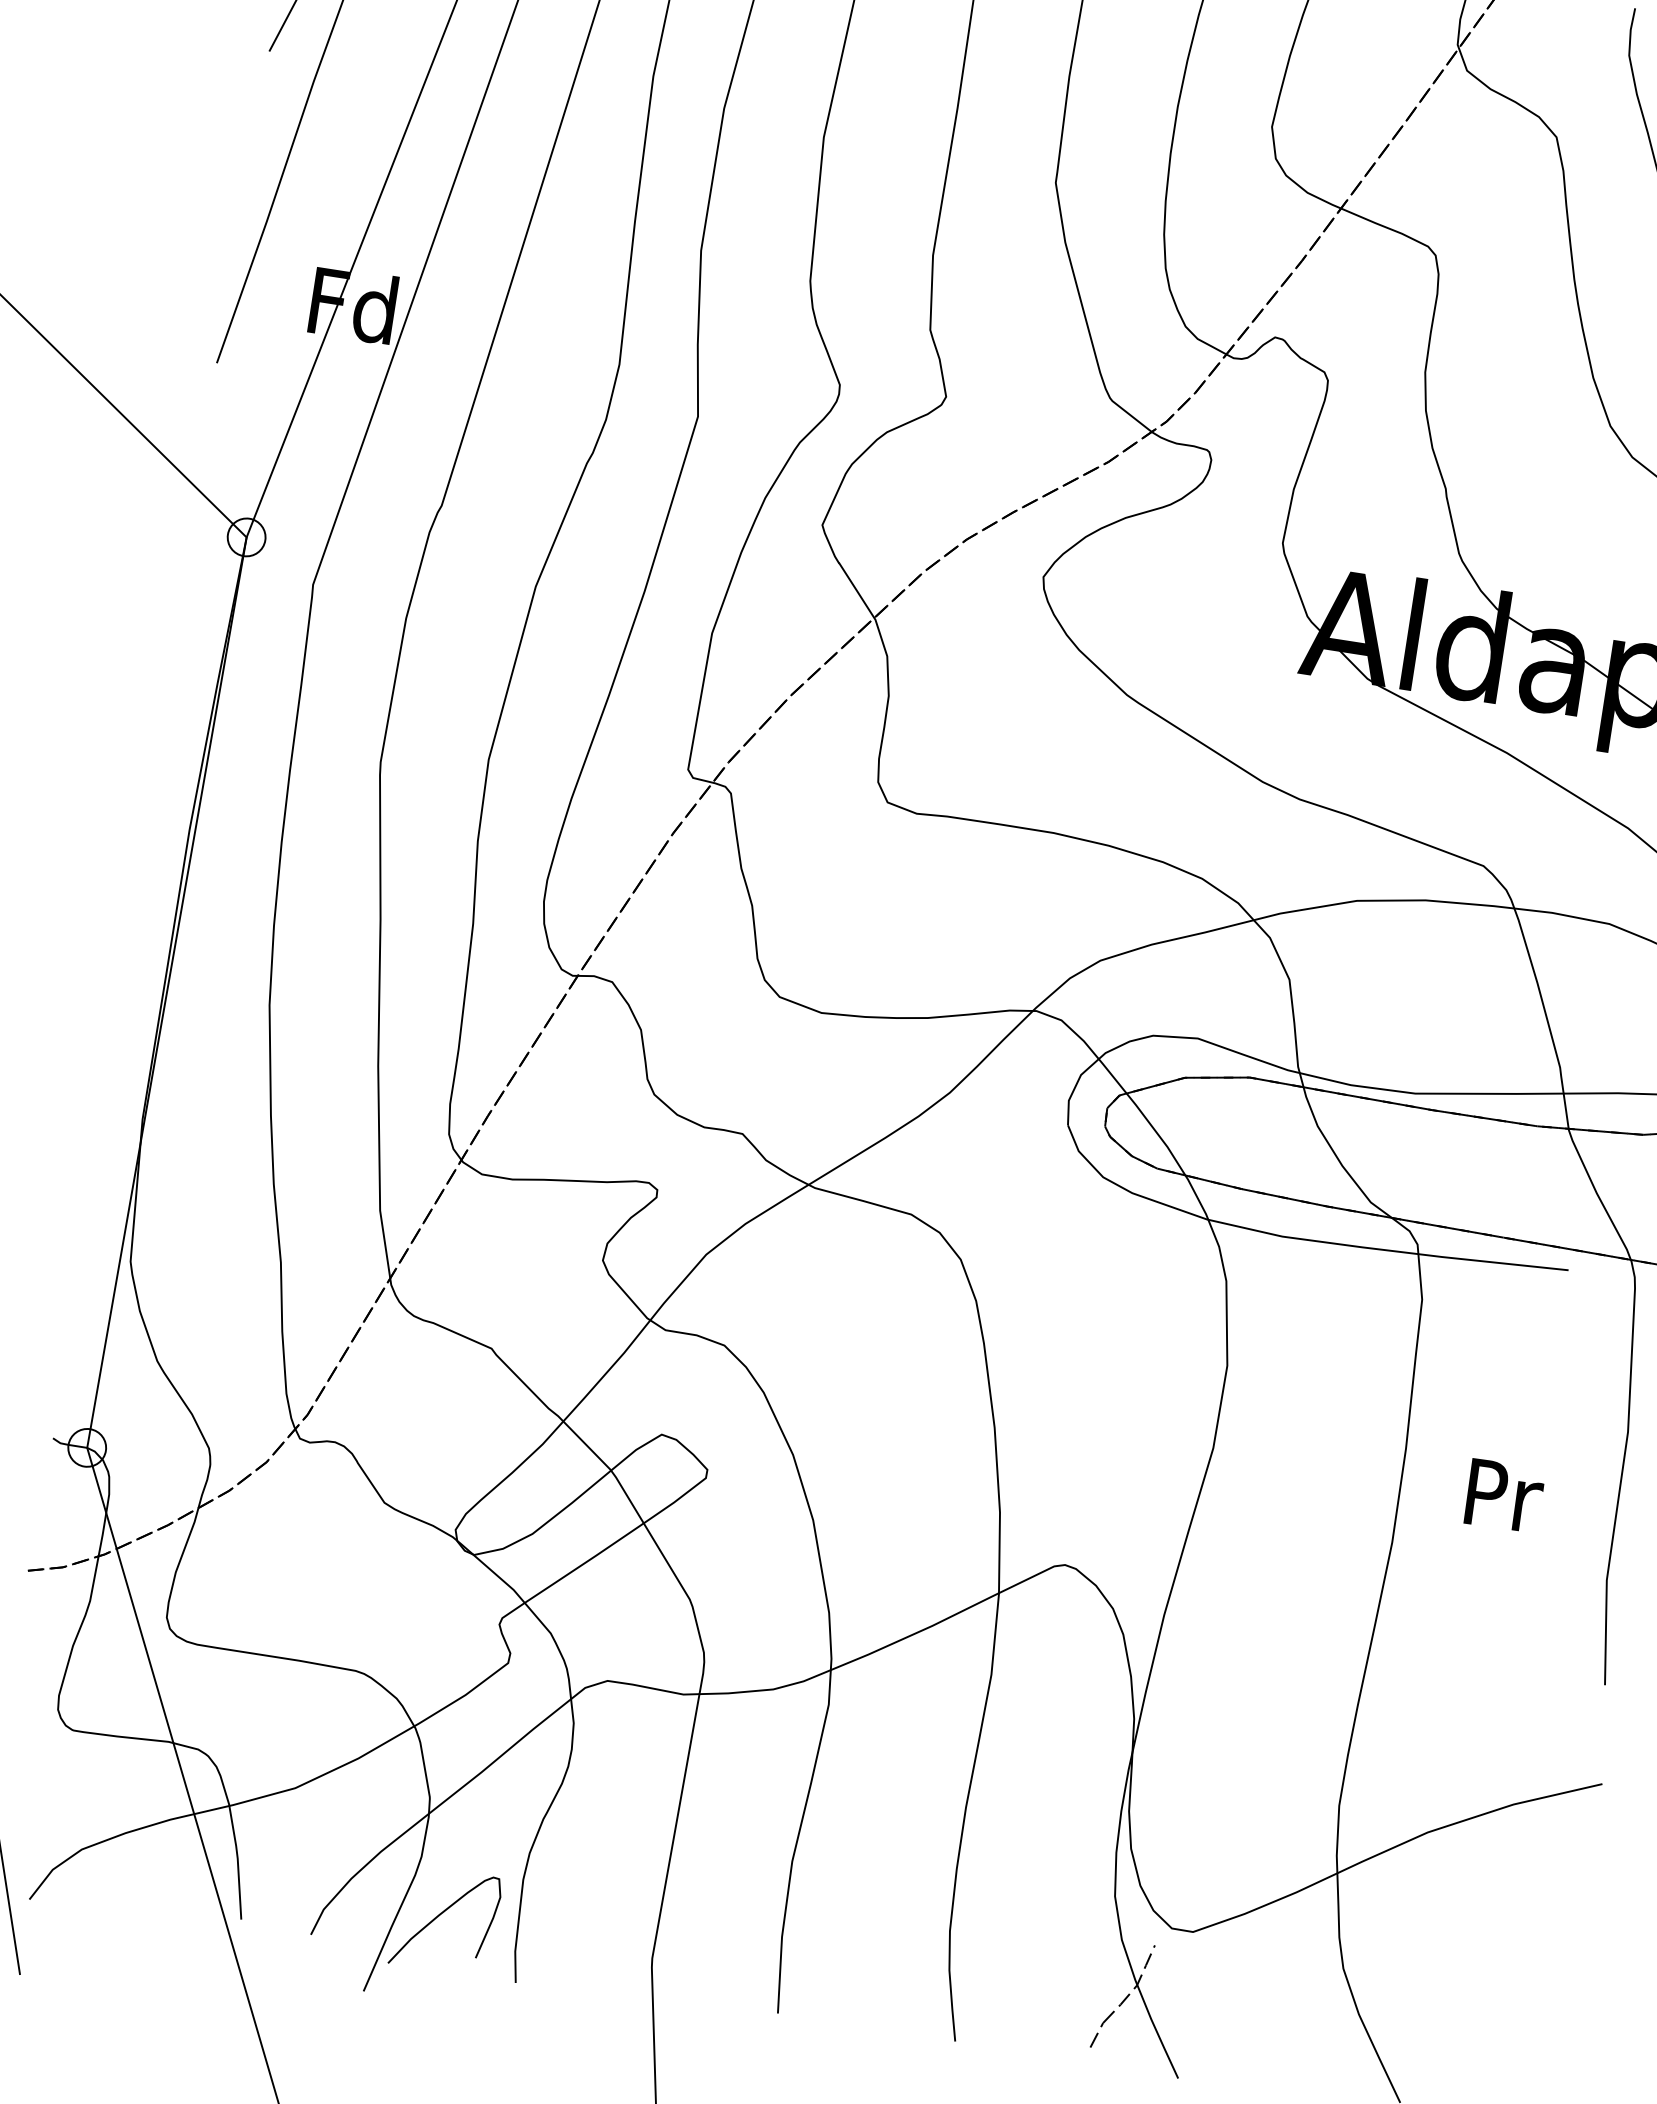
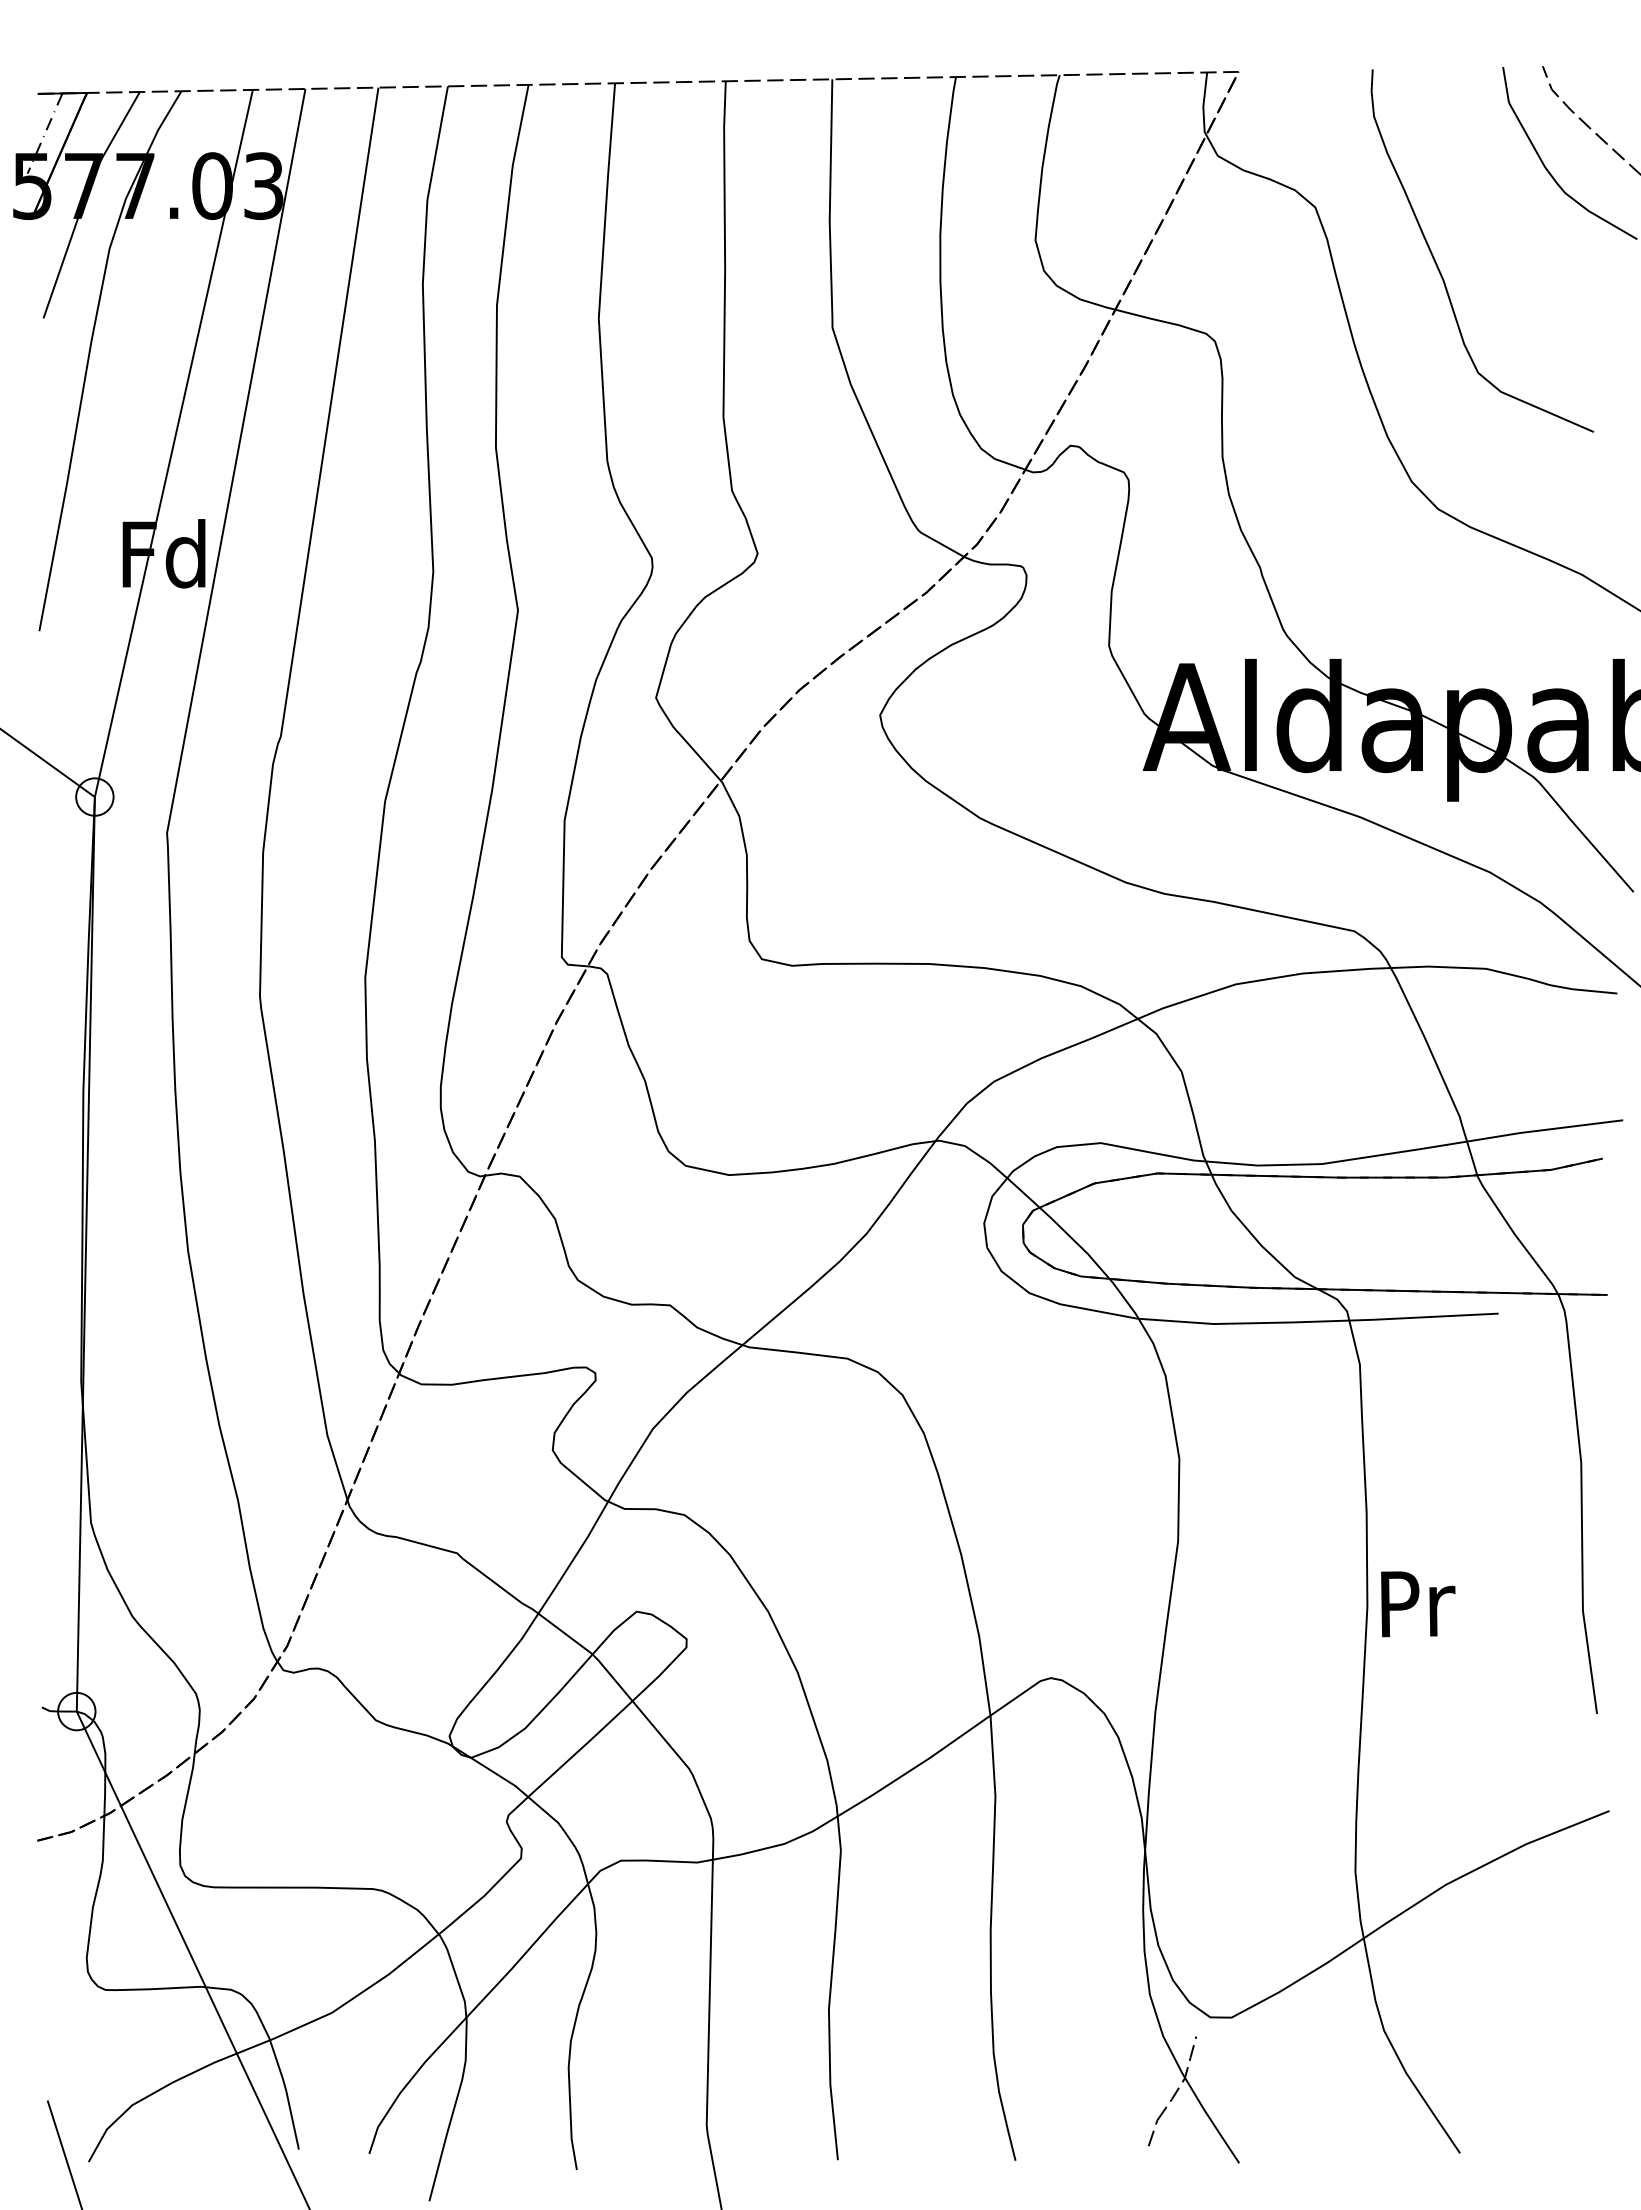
text: (1504, 1496) -> (1418, 1604), moved
curve: (441, 1914) -> (493, 2114), removed

